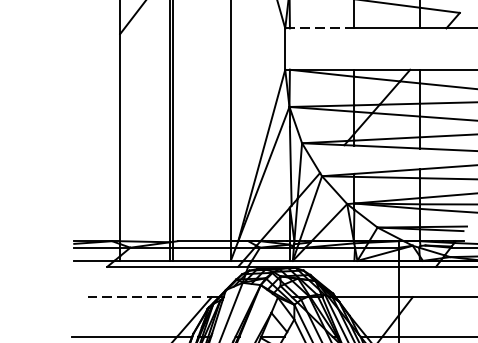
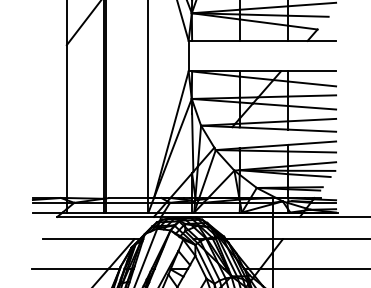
line: (321, 27) -> (215, 40), dashed -> solid
line: (149, 297) -> (88, 239), dashed -> solid

